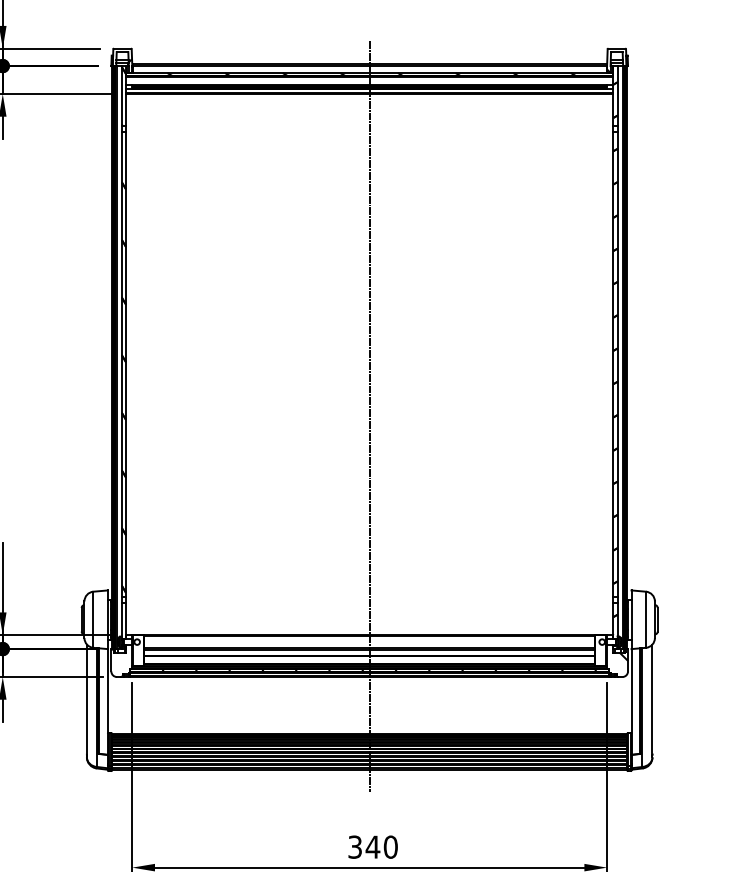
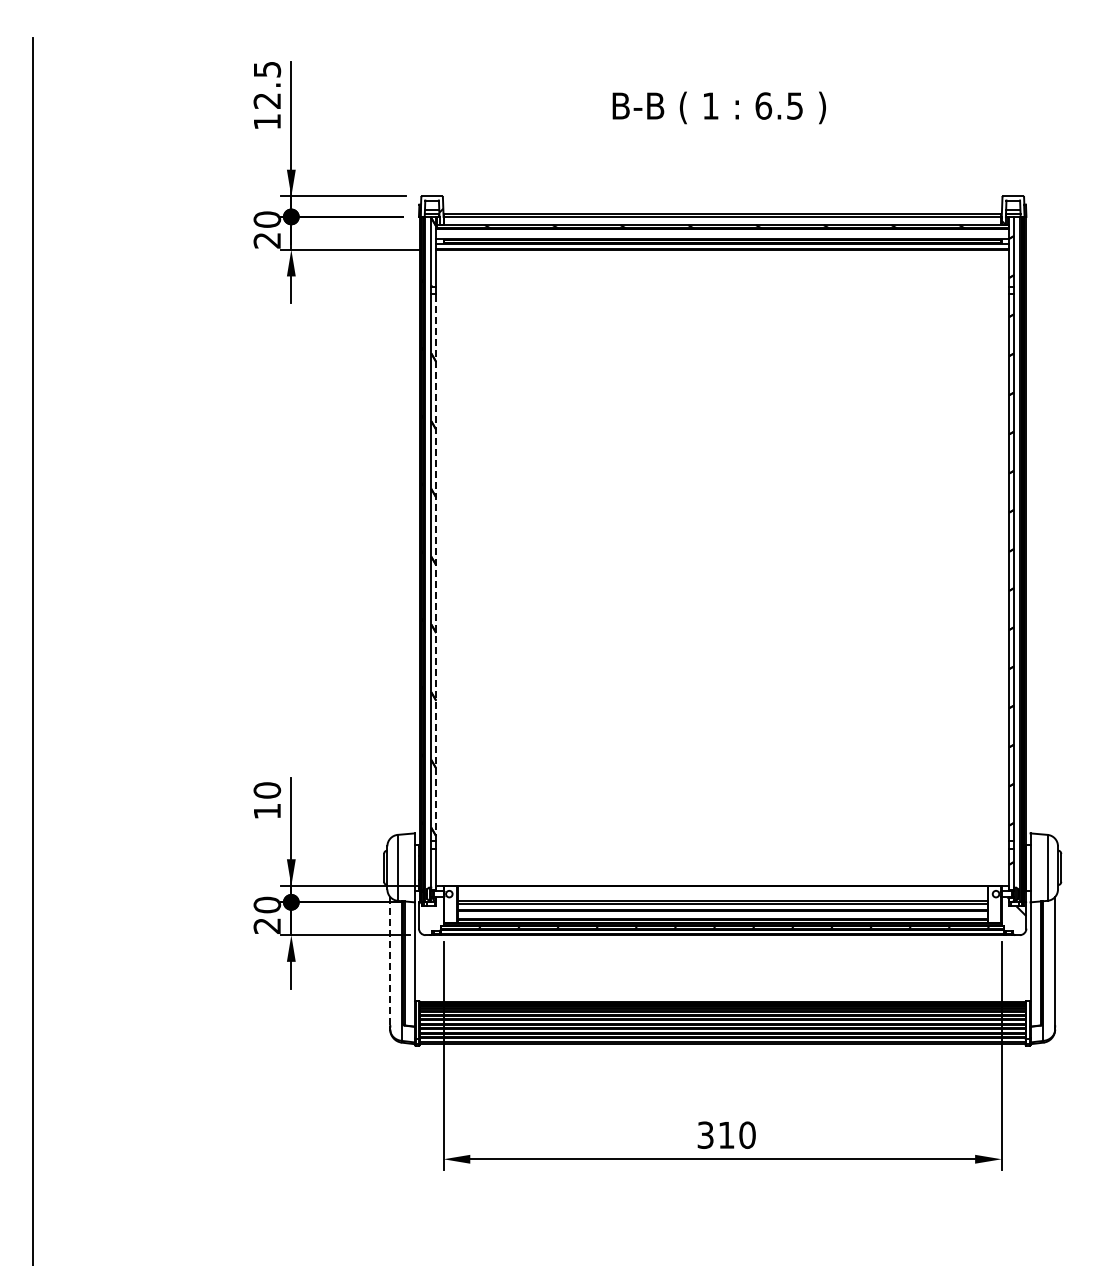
line: (126, 364) -> (436, 567), solid -> dashed
line: (369, 416) -> (722, 628), removed
line: (87, 698) -> (390, 960), solid -> dashed
text: (372, 847) -> (726, 1135), 340 -> 310

